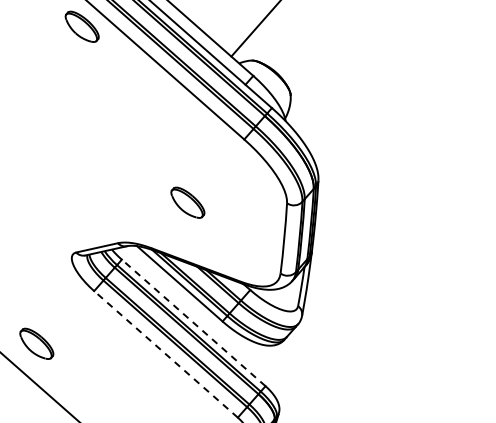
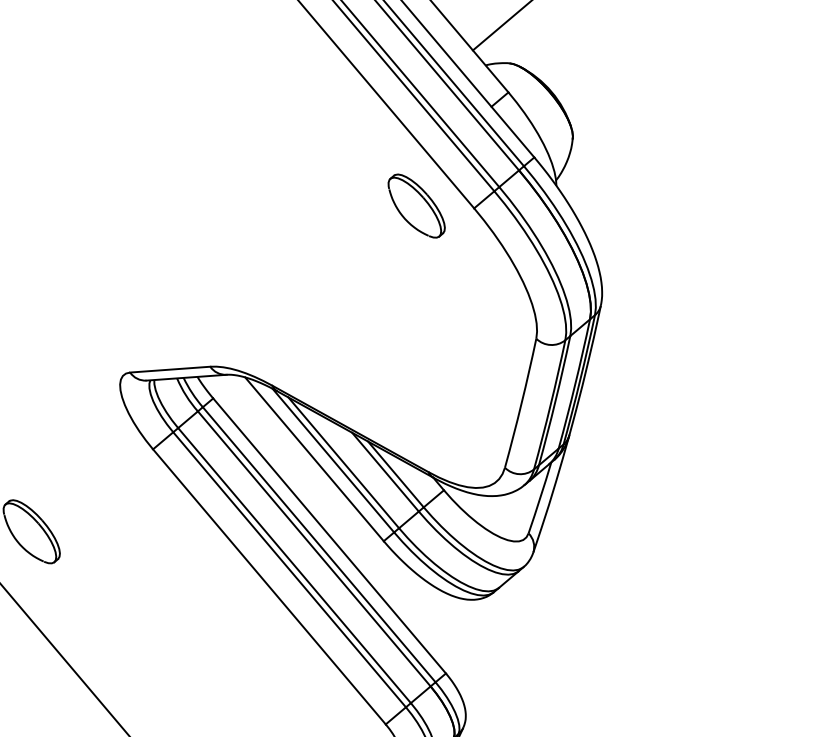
part: (187, 202) -> (416, 205), moved
line: (193, 322) -> (329, 535), dashed -> solid
line: (166, 354) -> (270, 587), dashed -> solid

